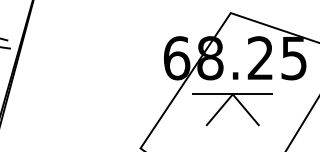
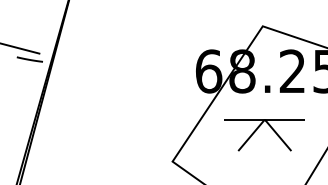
part: (224, 106) -> (256, 131), moved

